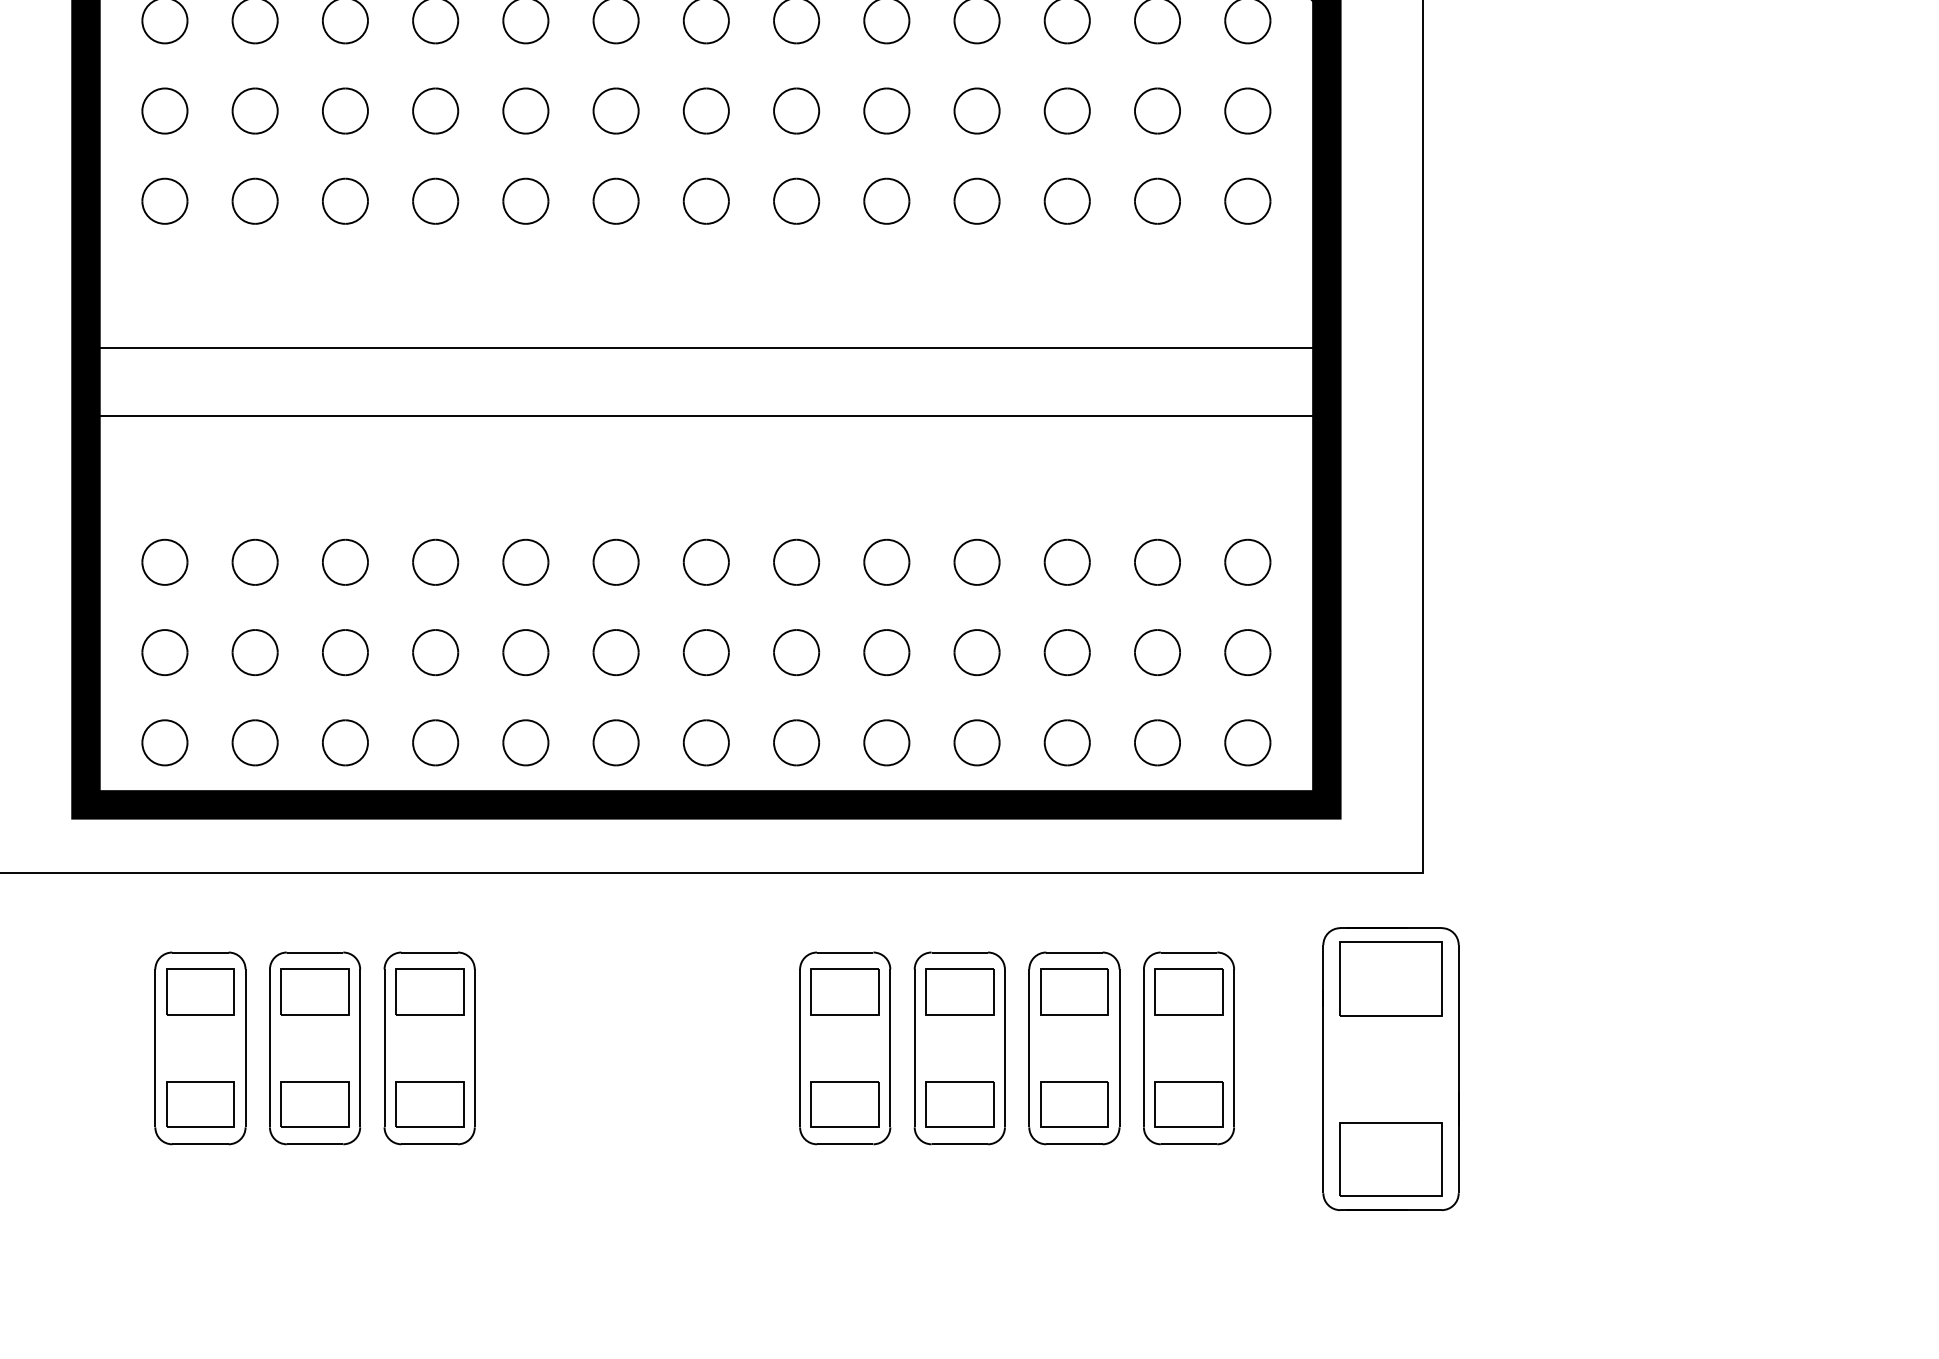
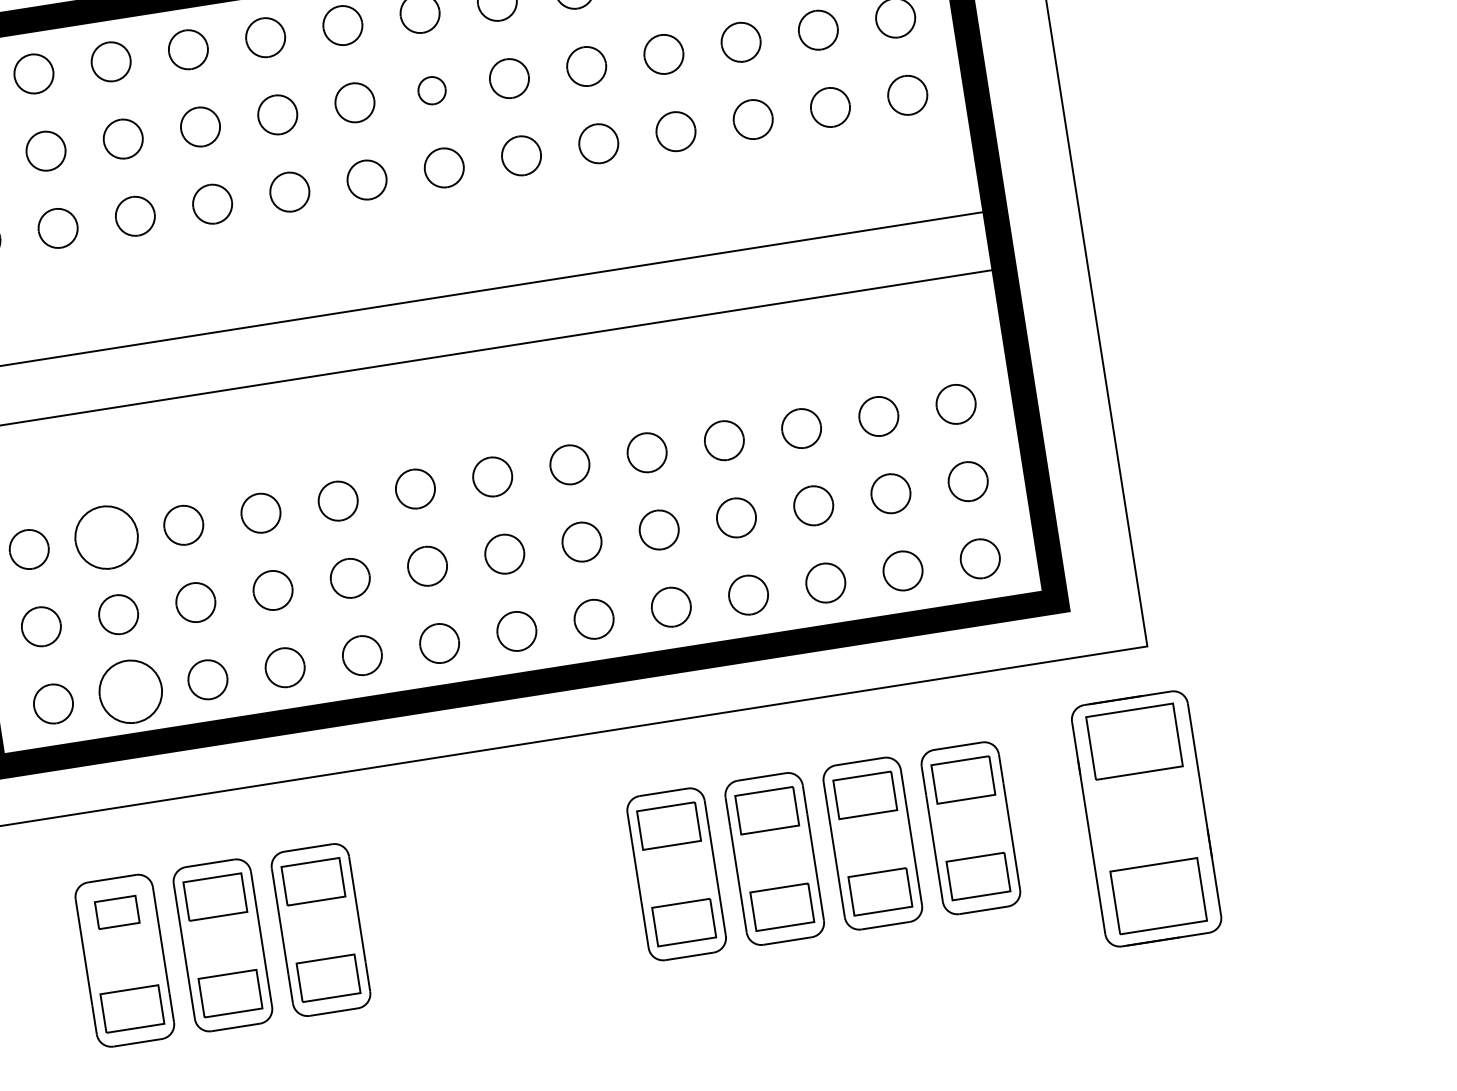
part: (705, 110) -> (431, 90), size x0.7
part: (254, 561) -> (105, 536), size x1.6
part: (254, 742) -> (130, 691), size x1.6
part: (200, 991) -> (117, 912), size x0.7

